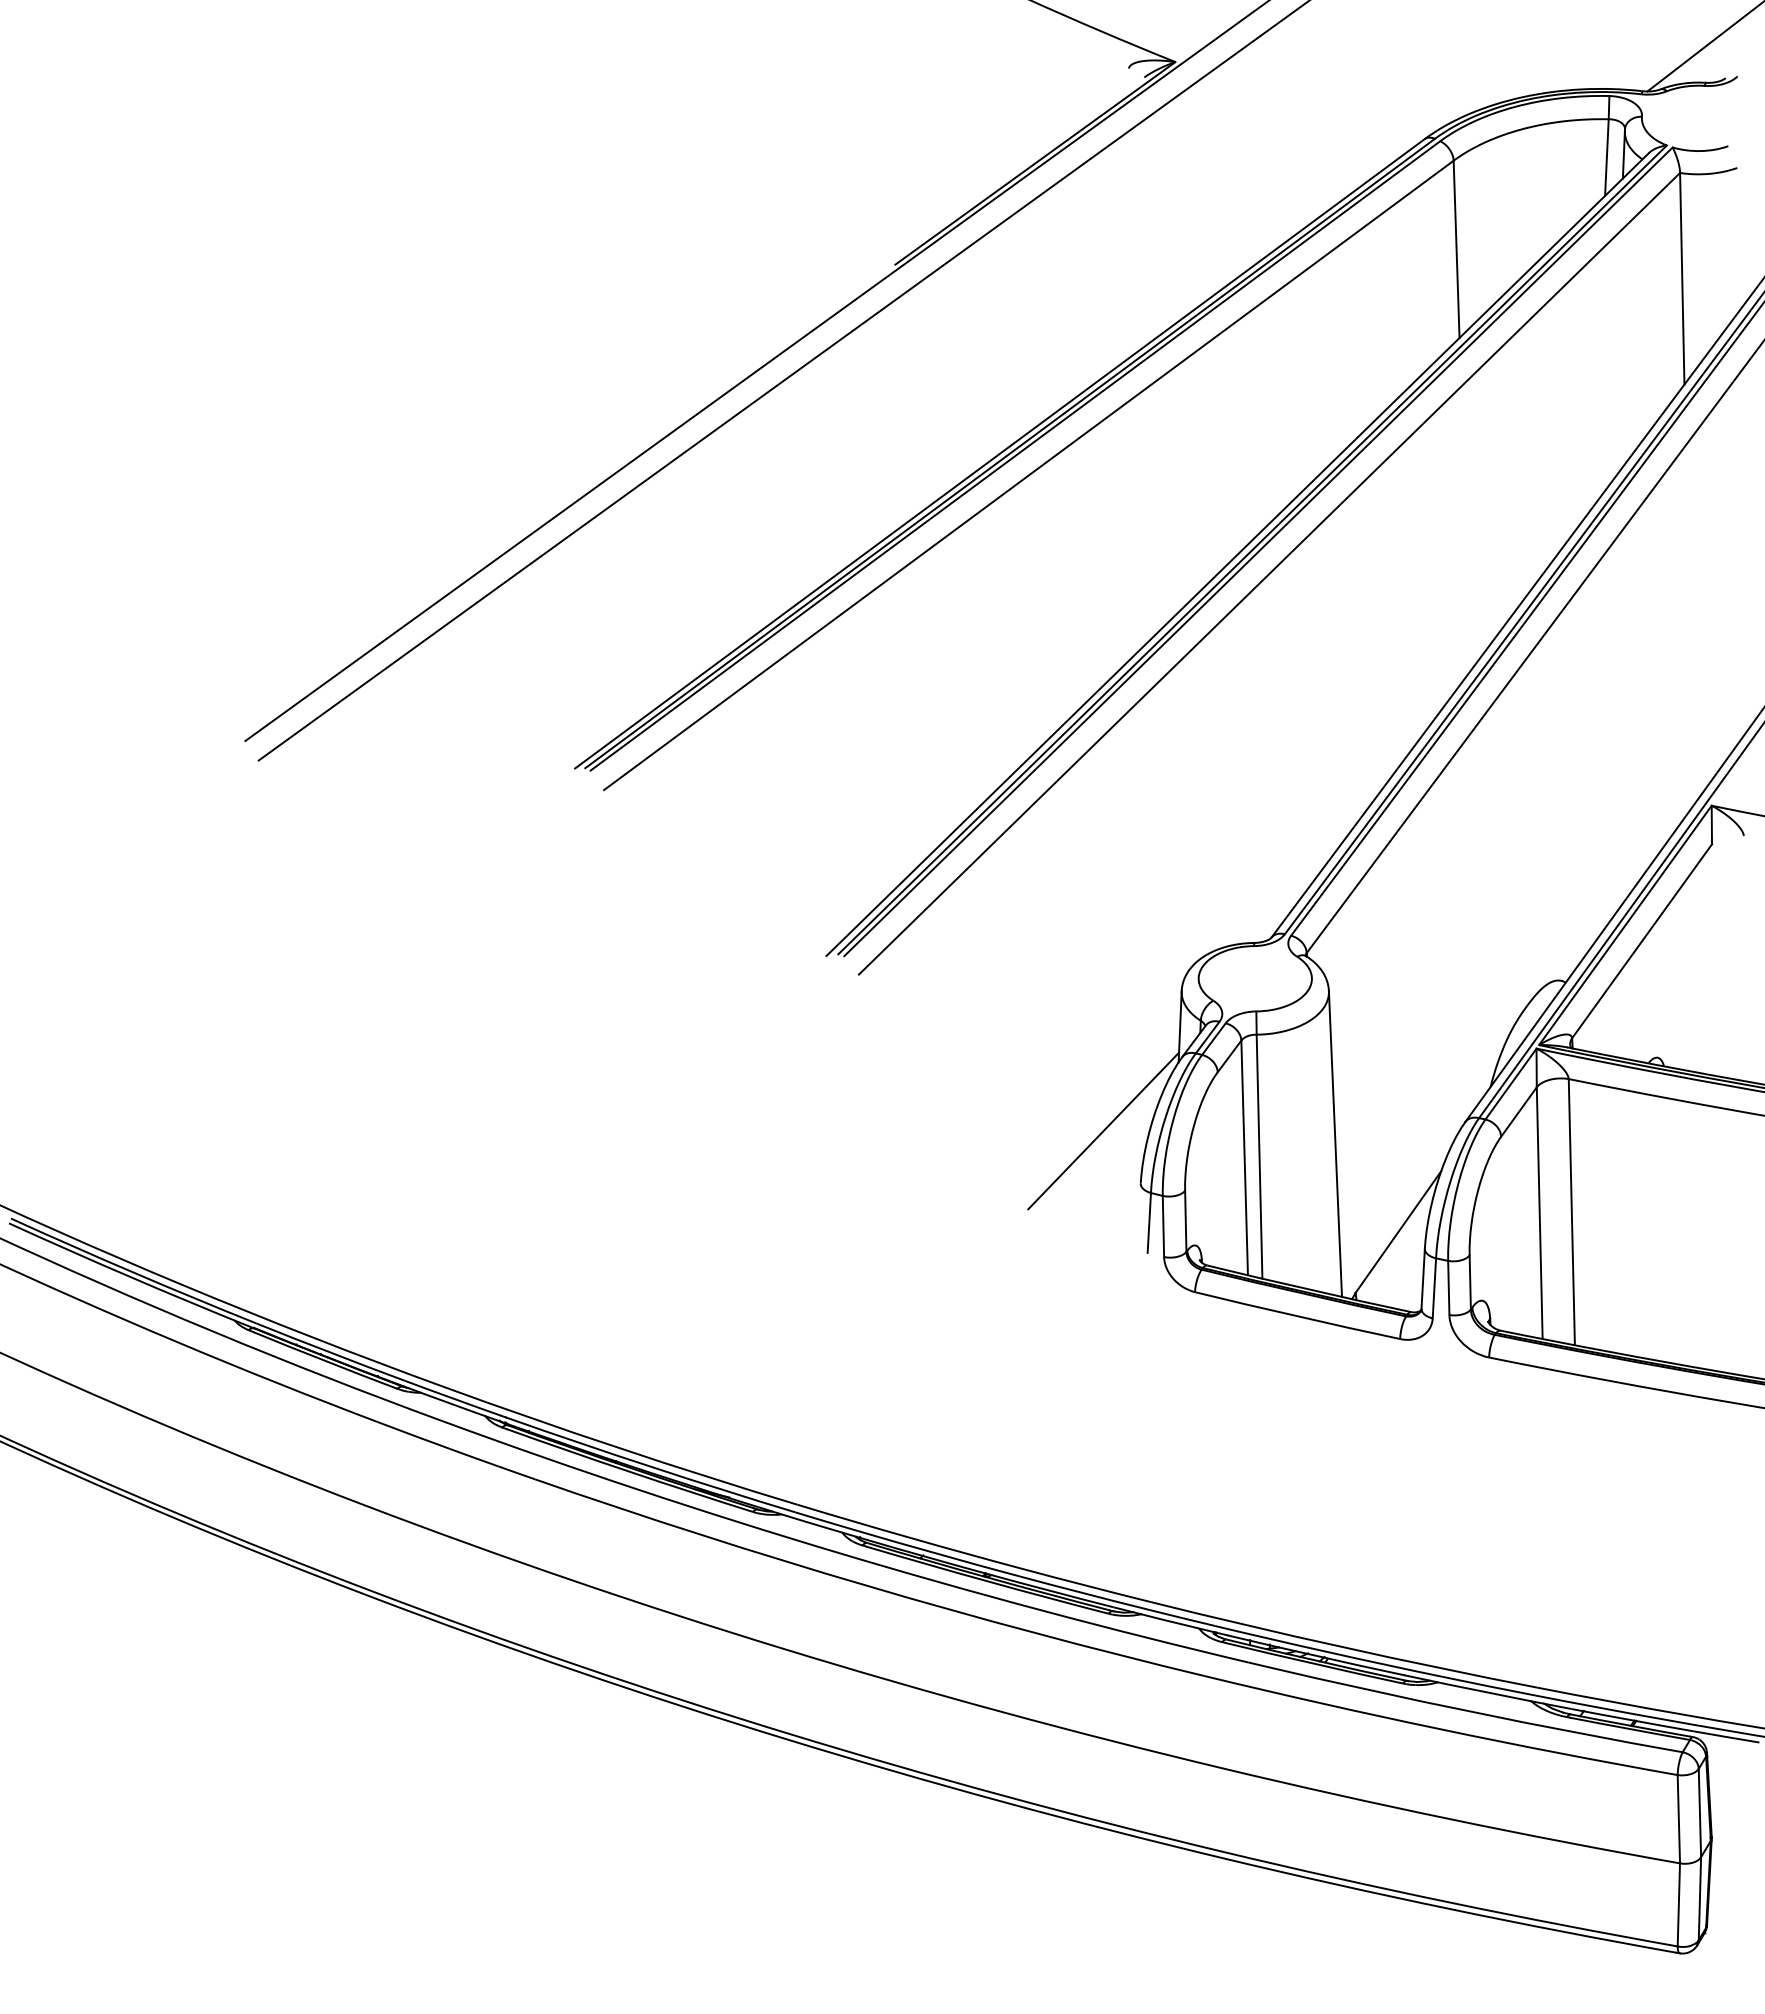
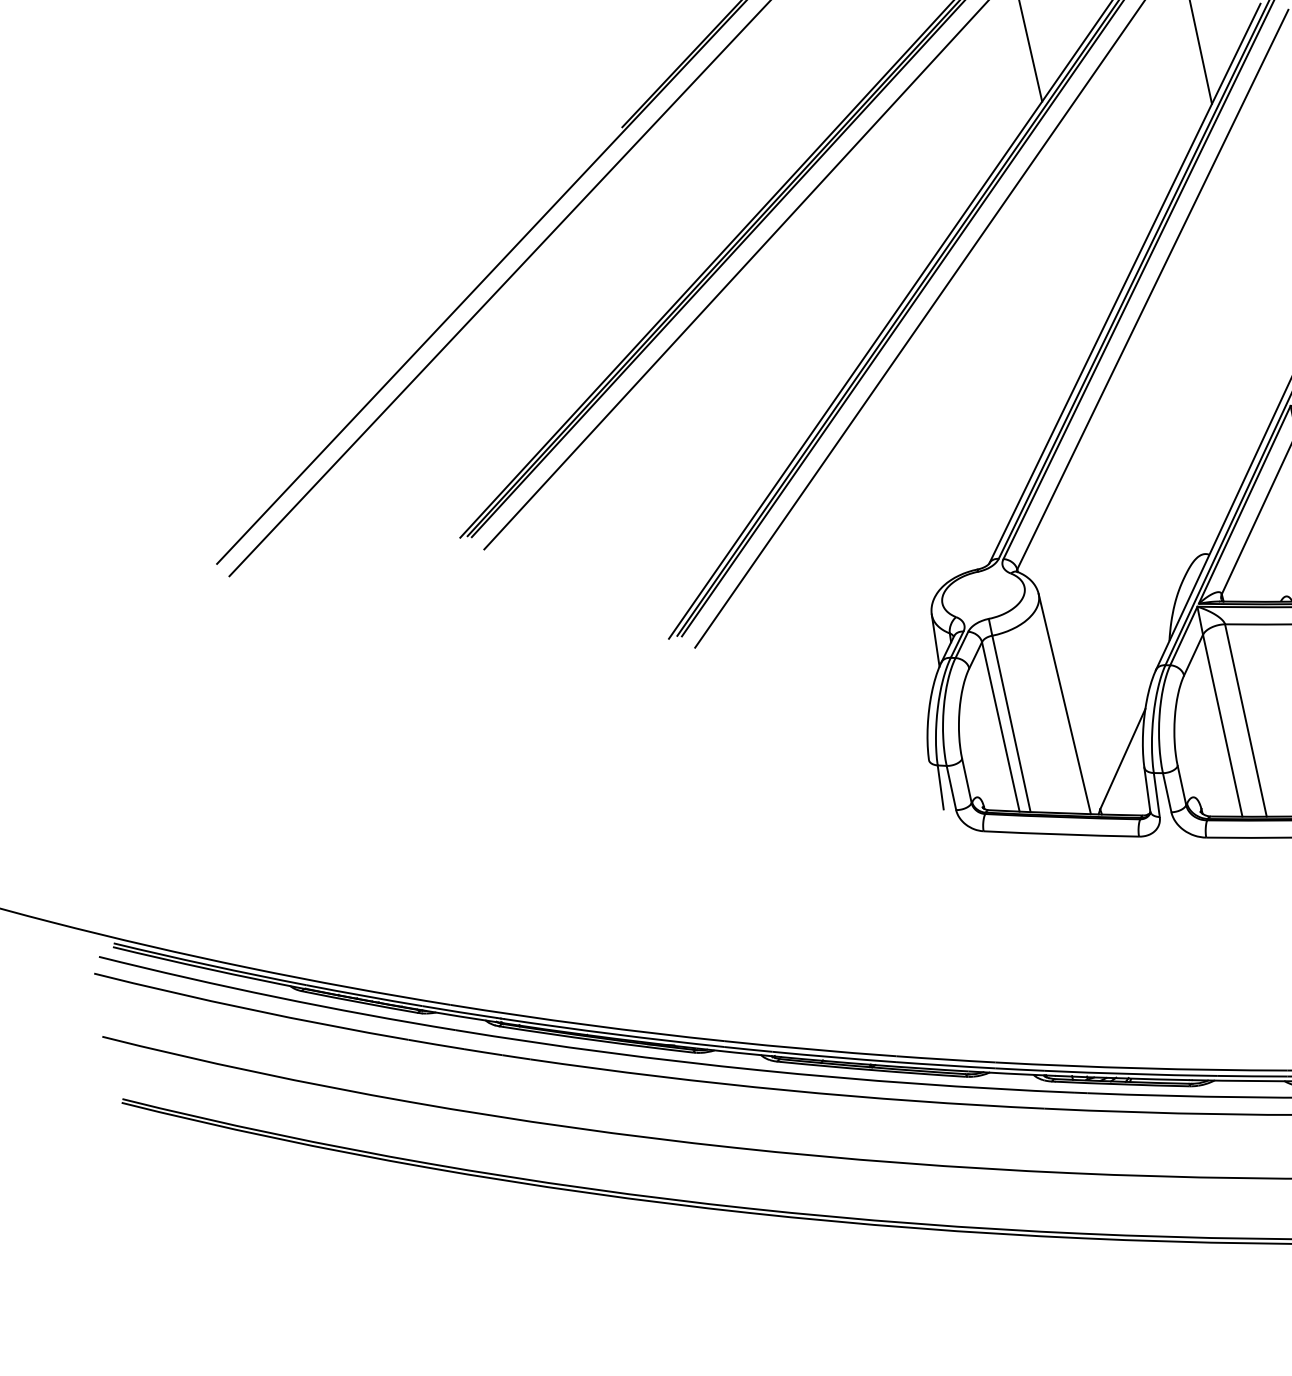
line: (1103, 1130) -> (894, 726), removed

